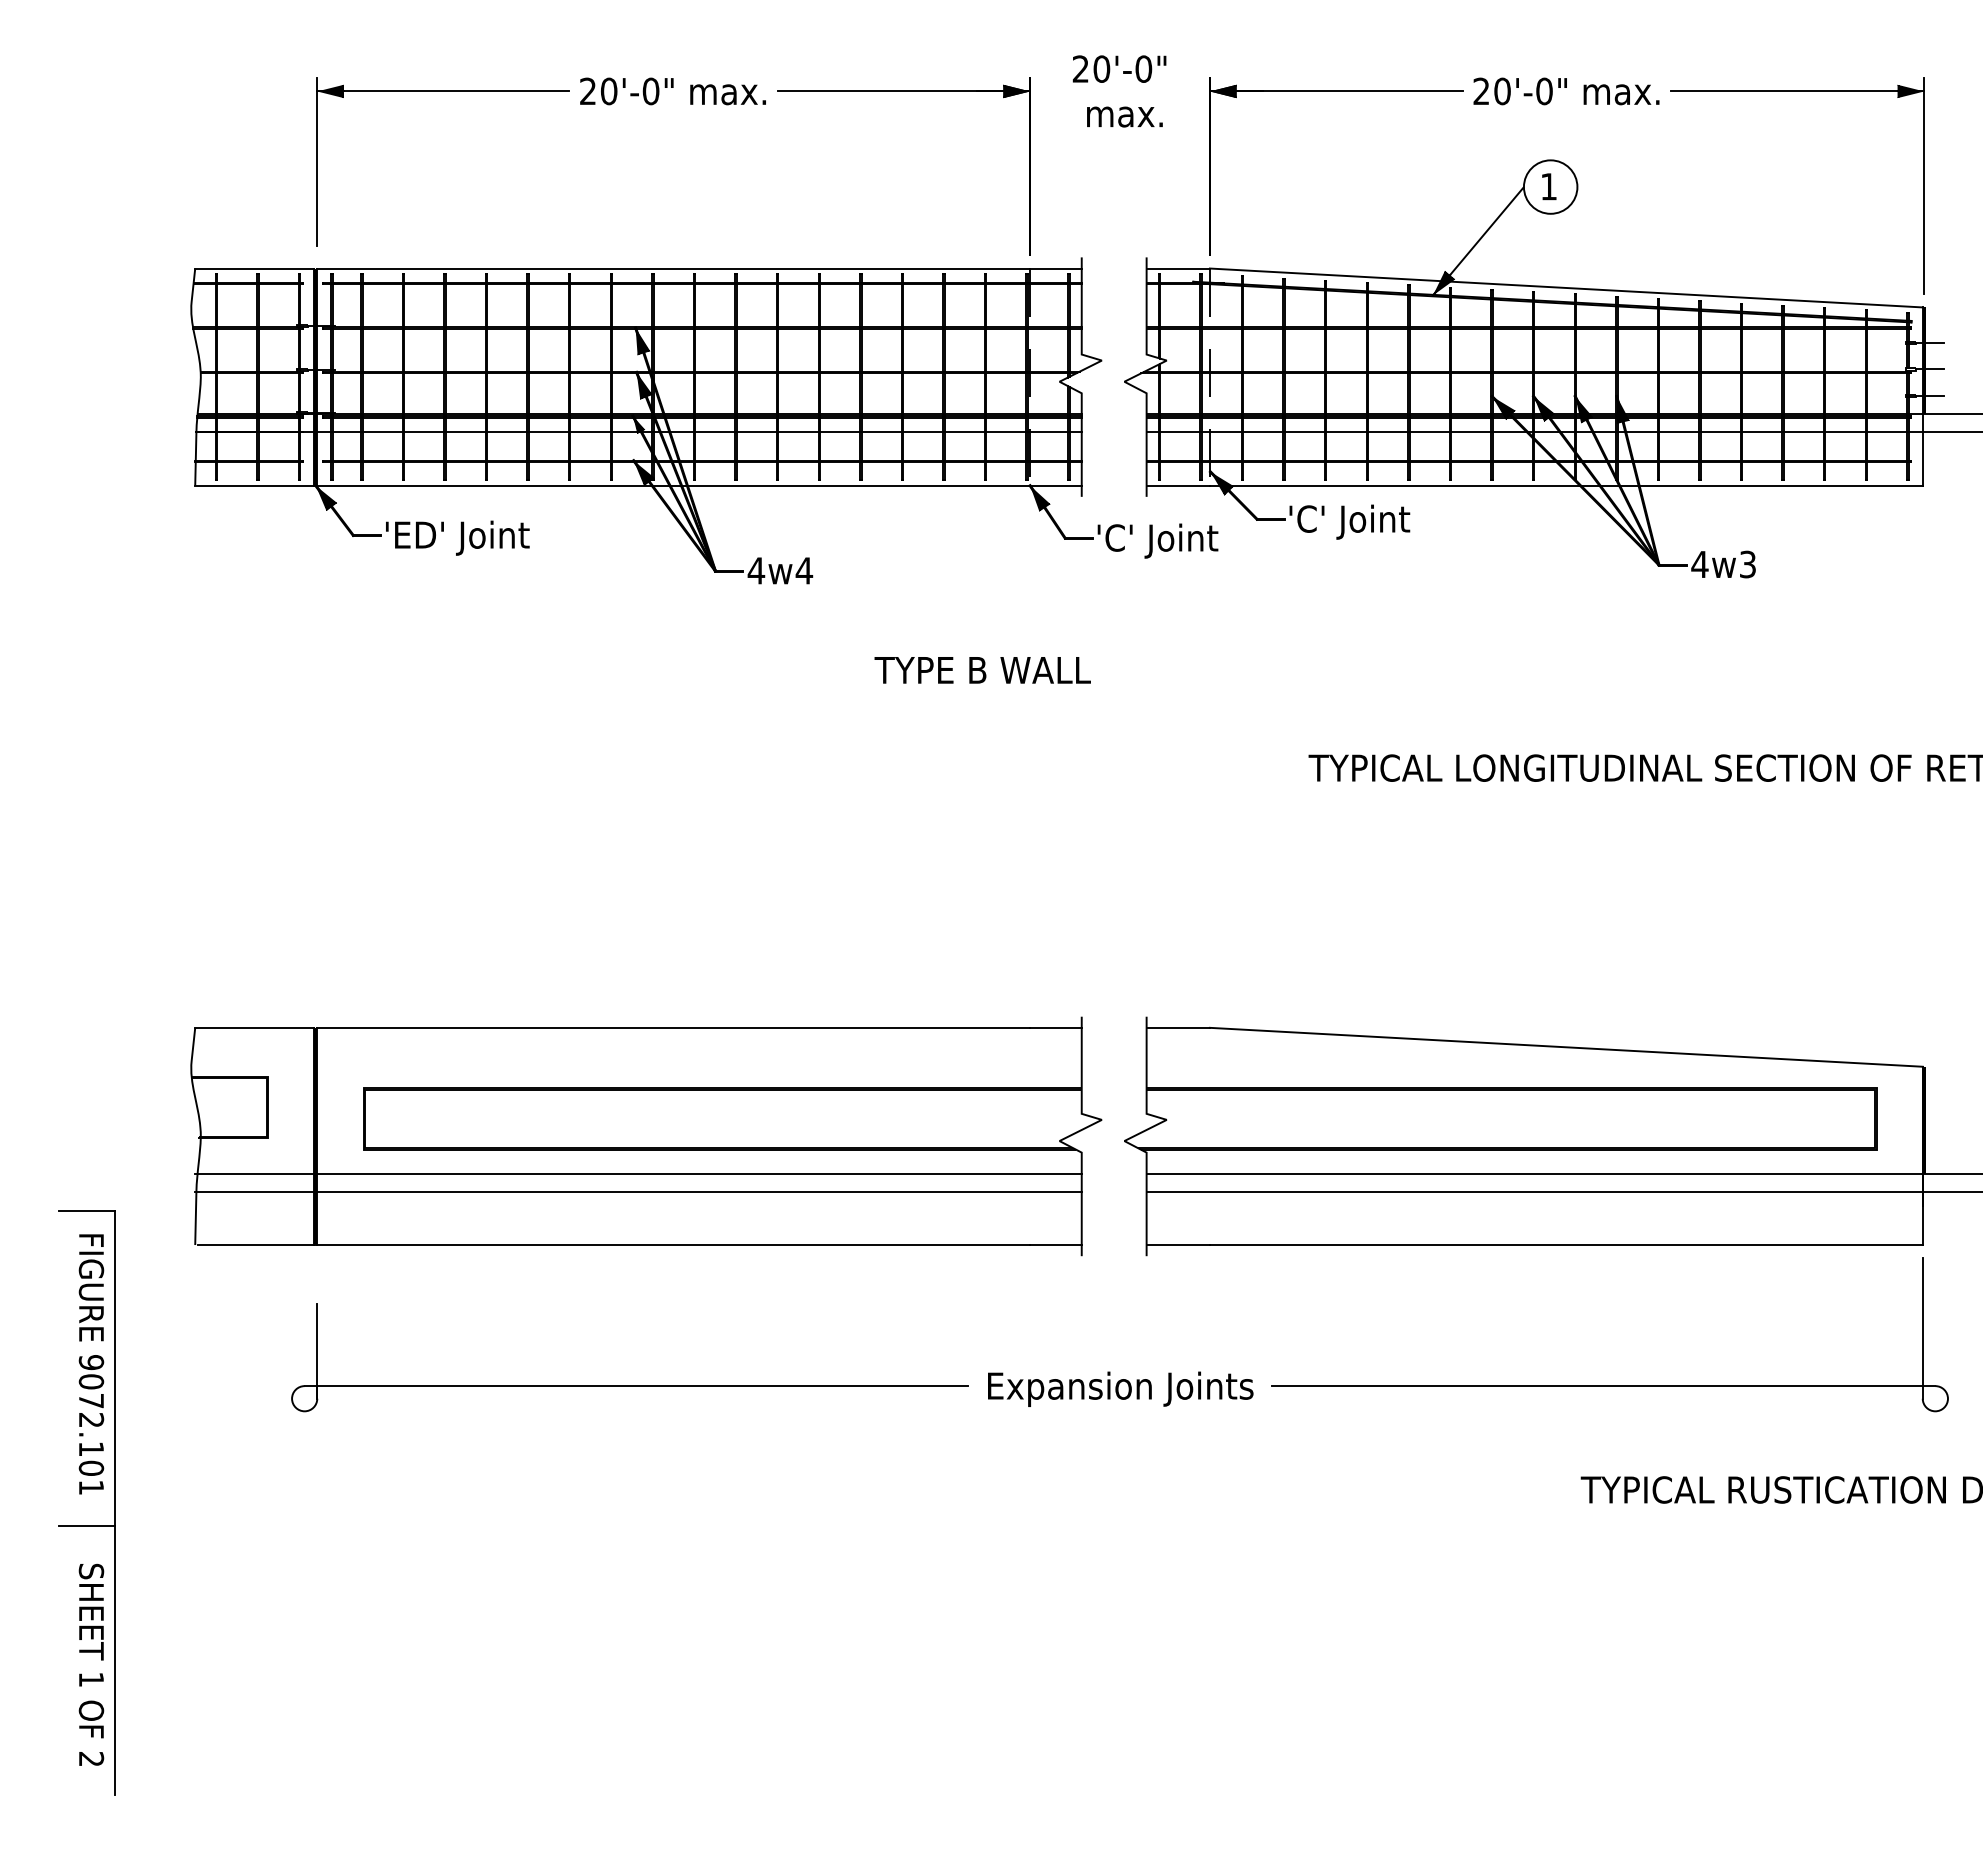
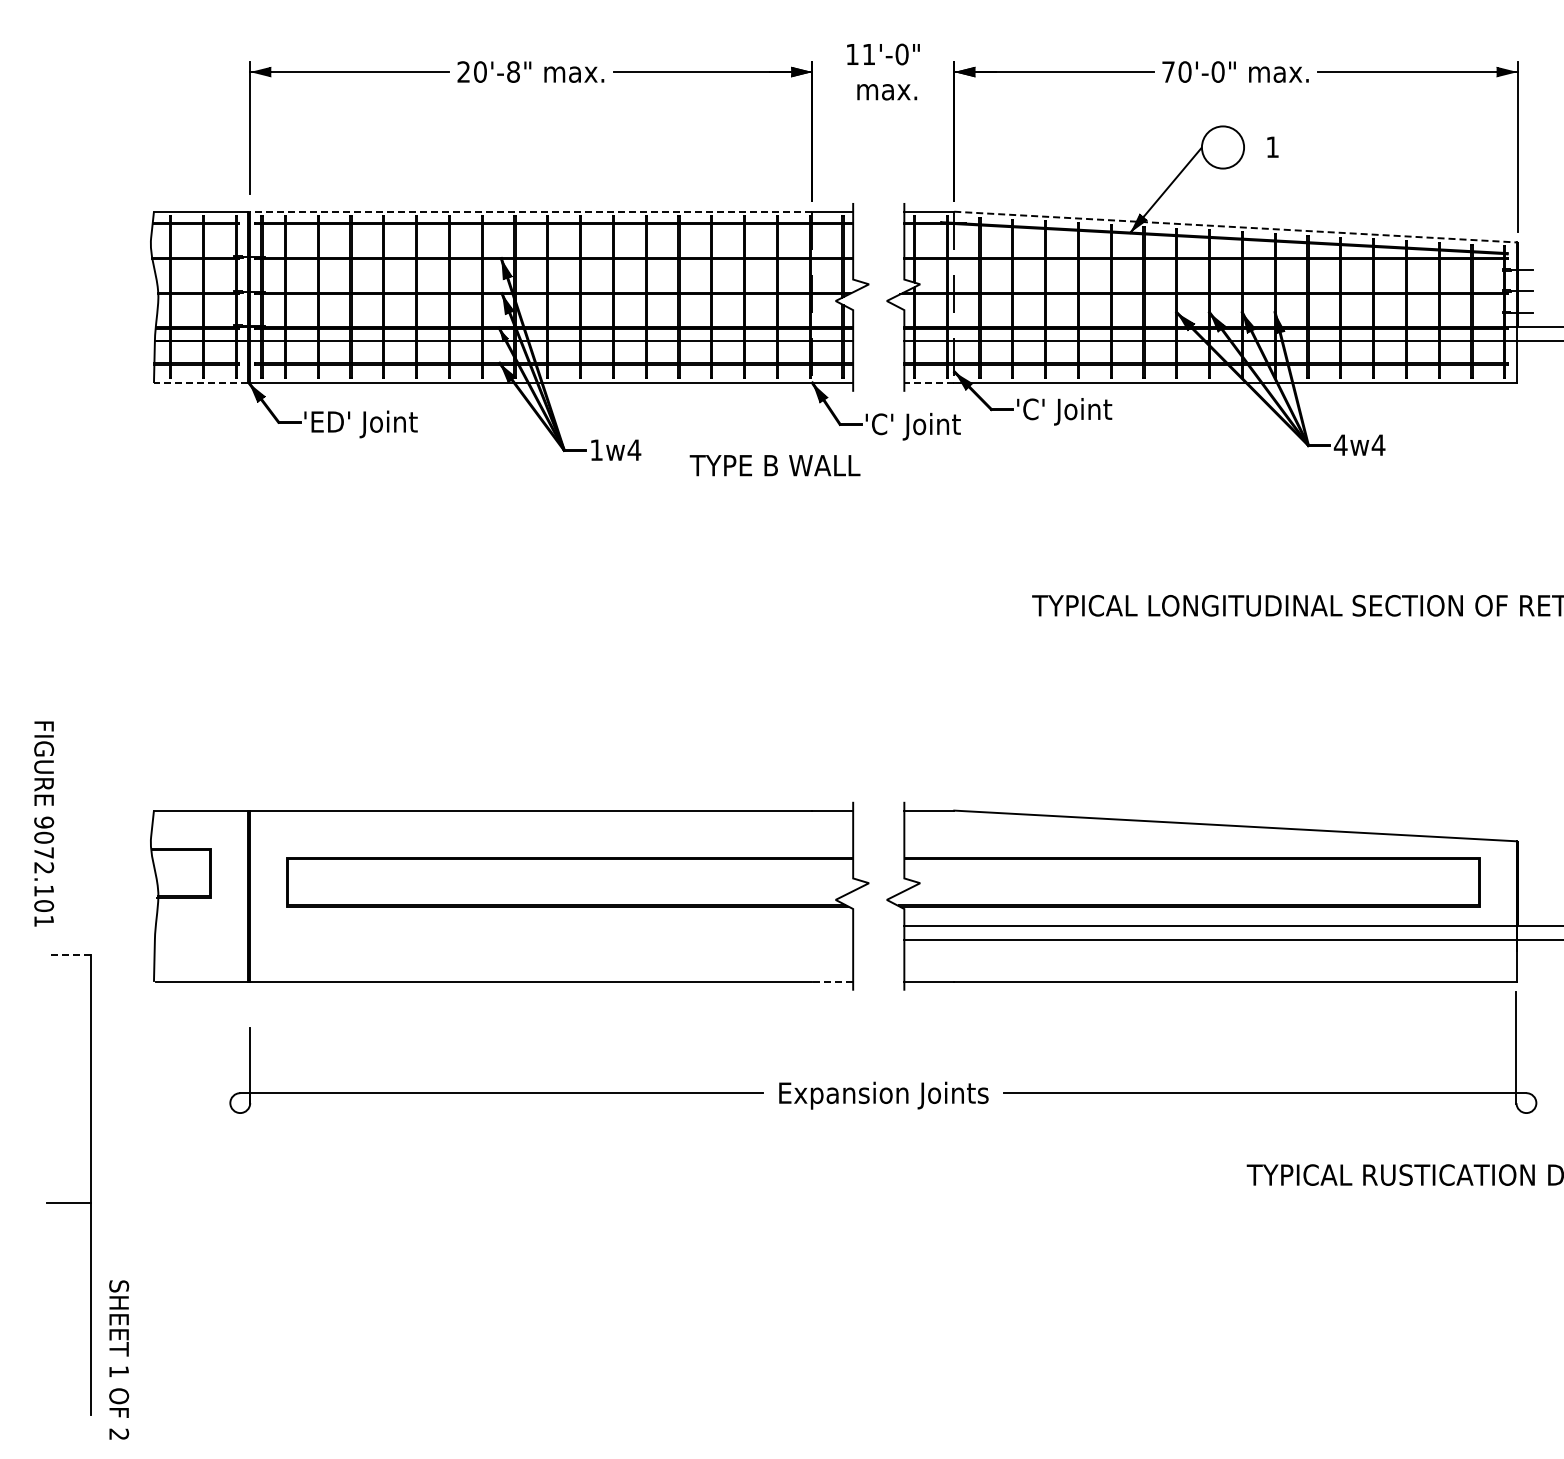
text: (1091, 69) -> (860, 54), 20'-0" -> 11'-0"
text: (651, 90) -> (513, 71), 20'-0" -> 20'-8"
text: (1481, 90) -> (1168, 71), 20'-0" -> 70'-0"
text: (1548, 185) -> (1272, 146), moved
line: (672, 268) -> (530, 211), solid -> dashed
line: (1566, 288) -> (1235, 227), solid -> dashed
line: (254, 486) -> (200, 383), solid -> dashed
line: (1178, 486) -> (929, 383), solid -> dashed
text: (1747, 564) -> (1378, 445), 4w3 -> 4w4
text: (756, 569) -> (596, 449), 4w4 -> 1w4
text: (981, 670) -> (774, 465), moved
line: (638, 1173) -> (503, 925), removed
line: (638, 1191) -> (503, 939), removed
line: (86, 1210) -> (68, 954), solid -> dashed
line: (1055, 1244) -> (832, 981), solid -> dashed
text: (91, 1363) -> (44, 823), moved
text: (91, 1664) -> (119, 1359), moved

